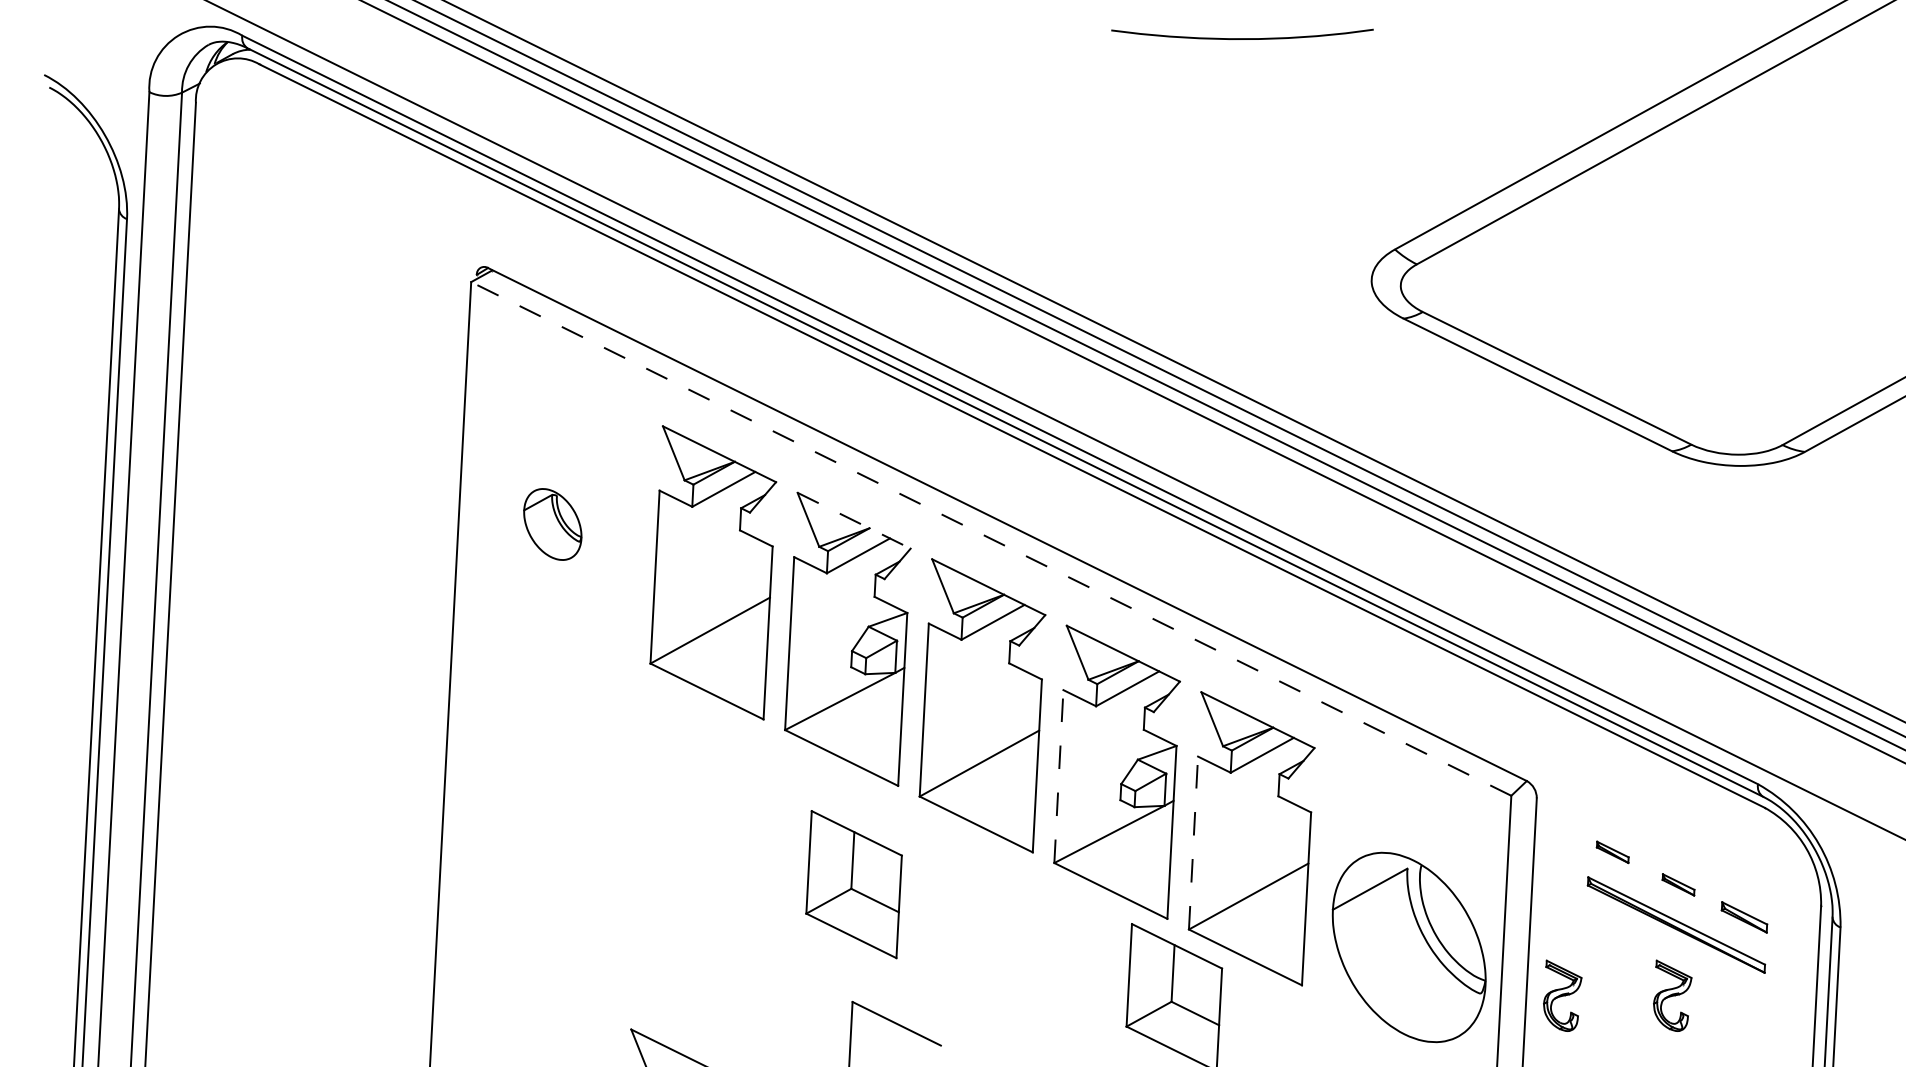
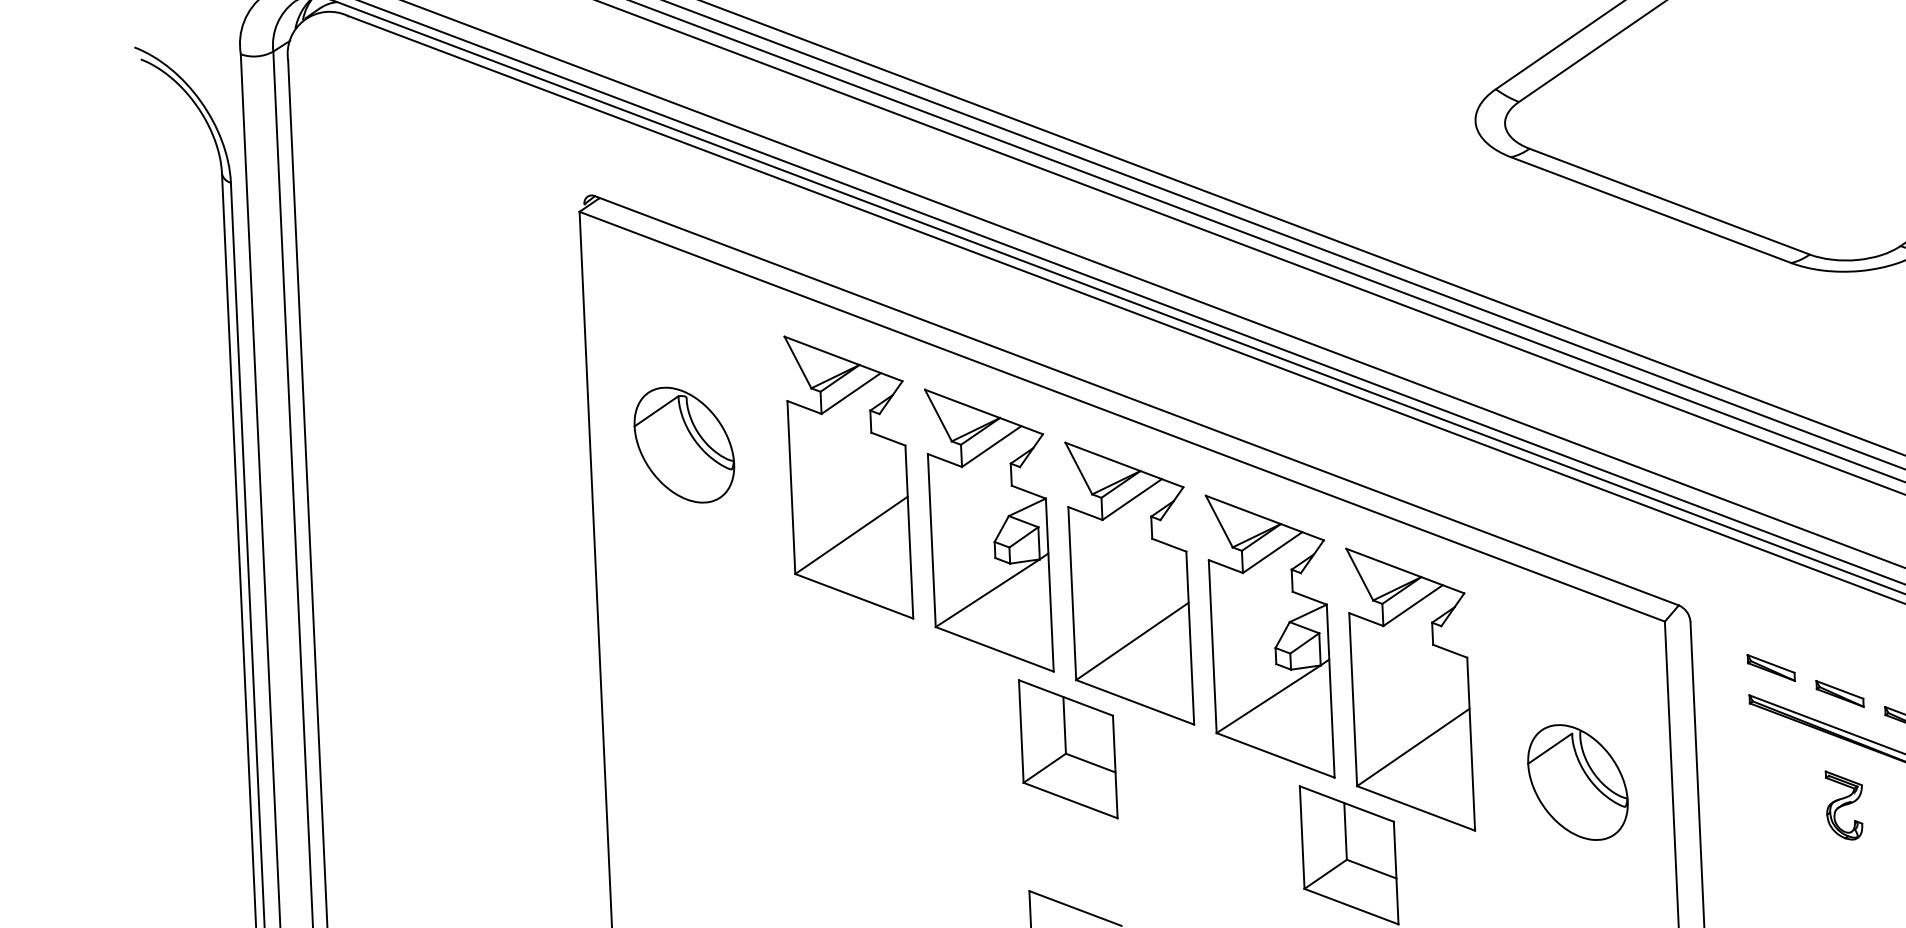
line: (854, 520) -> (984, 411), dashed -> solid
part: (552, 524) -> (684, 445), size x1.67
line: (990, 538) -> (1121, 416), dashed -> solid
line: (1058, 776) -> (1212, 646), dashed -> solid
line: (1193, 843) -> (1353, 700), dashed -> solid
part: (1612, 852) -> (1771, 668), size x1.43
part: (853, 884) -> (1067, 749), moved
part: (1678, 884) -> (1839, 693), size x1.43
part: (1408, 947) -> (1577, 782), size x0.62
part: (1562, 995) -> (1735, 815), removed

